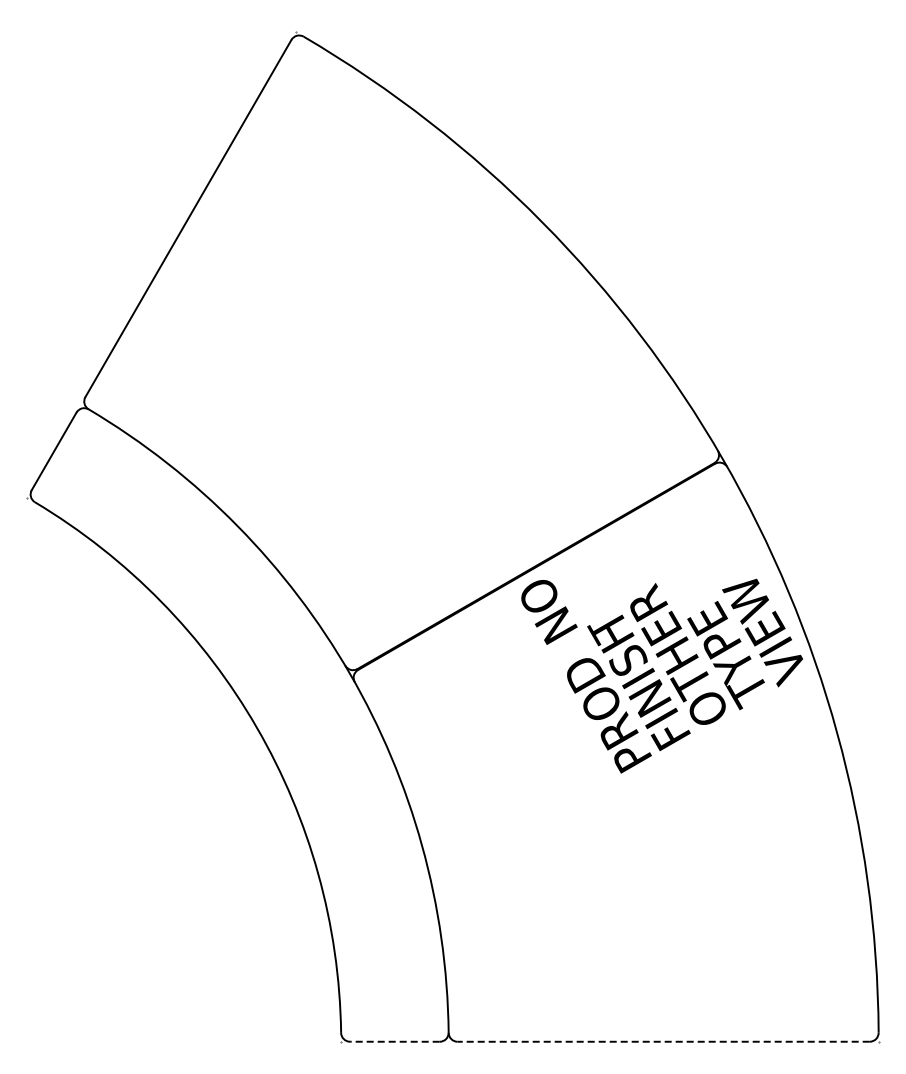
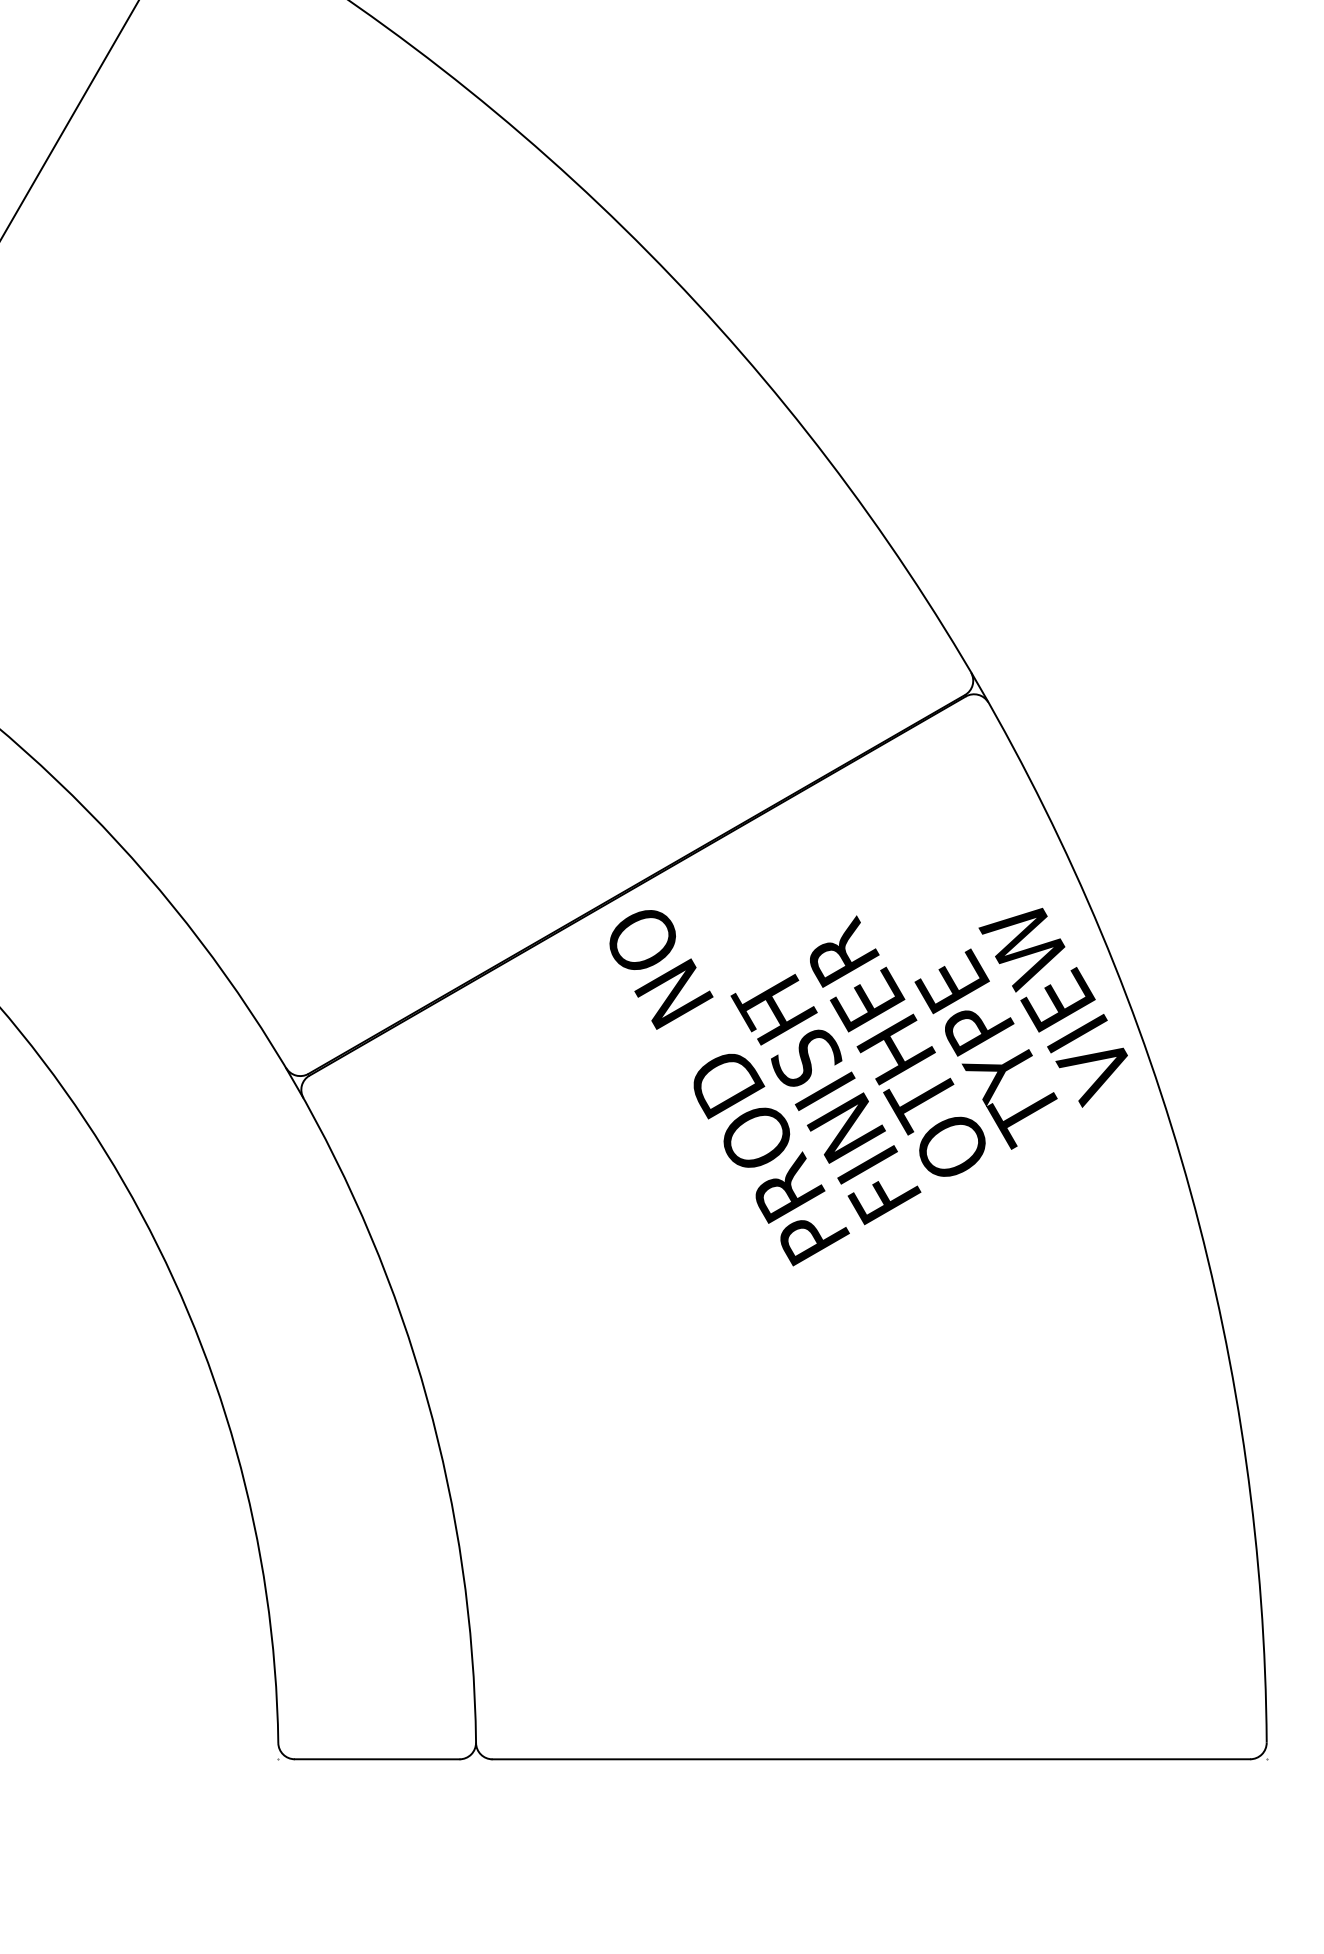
line: (394, 1041) -> (376, 1758), dashed -> solid
line: (663, 1041) -> (871, 1758), dashed -> solid

